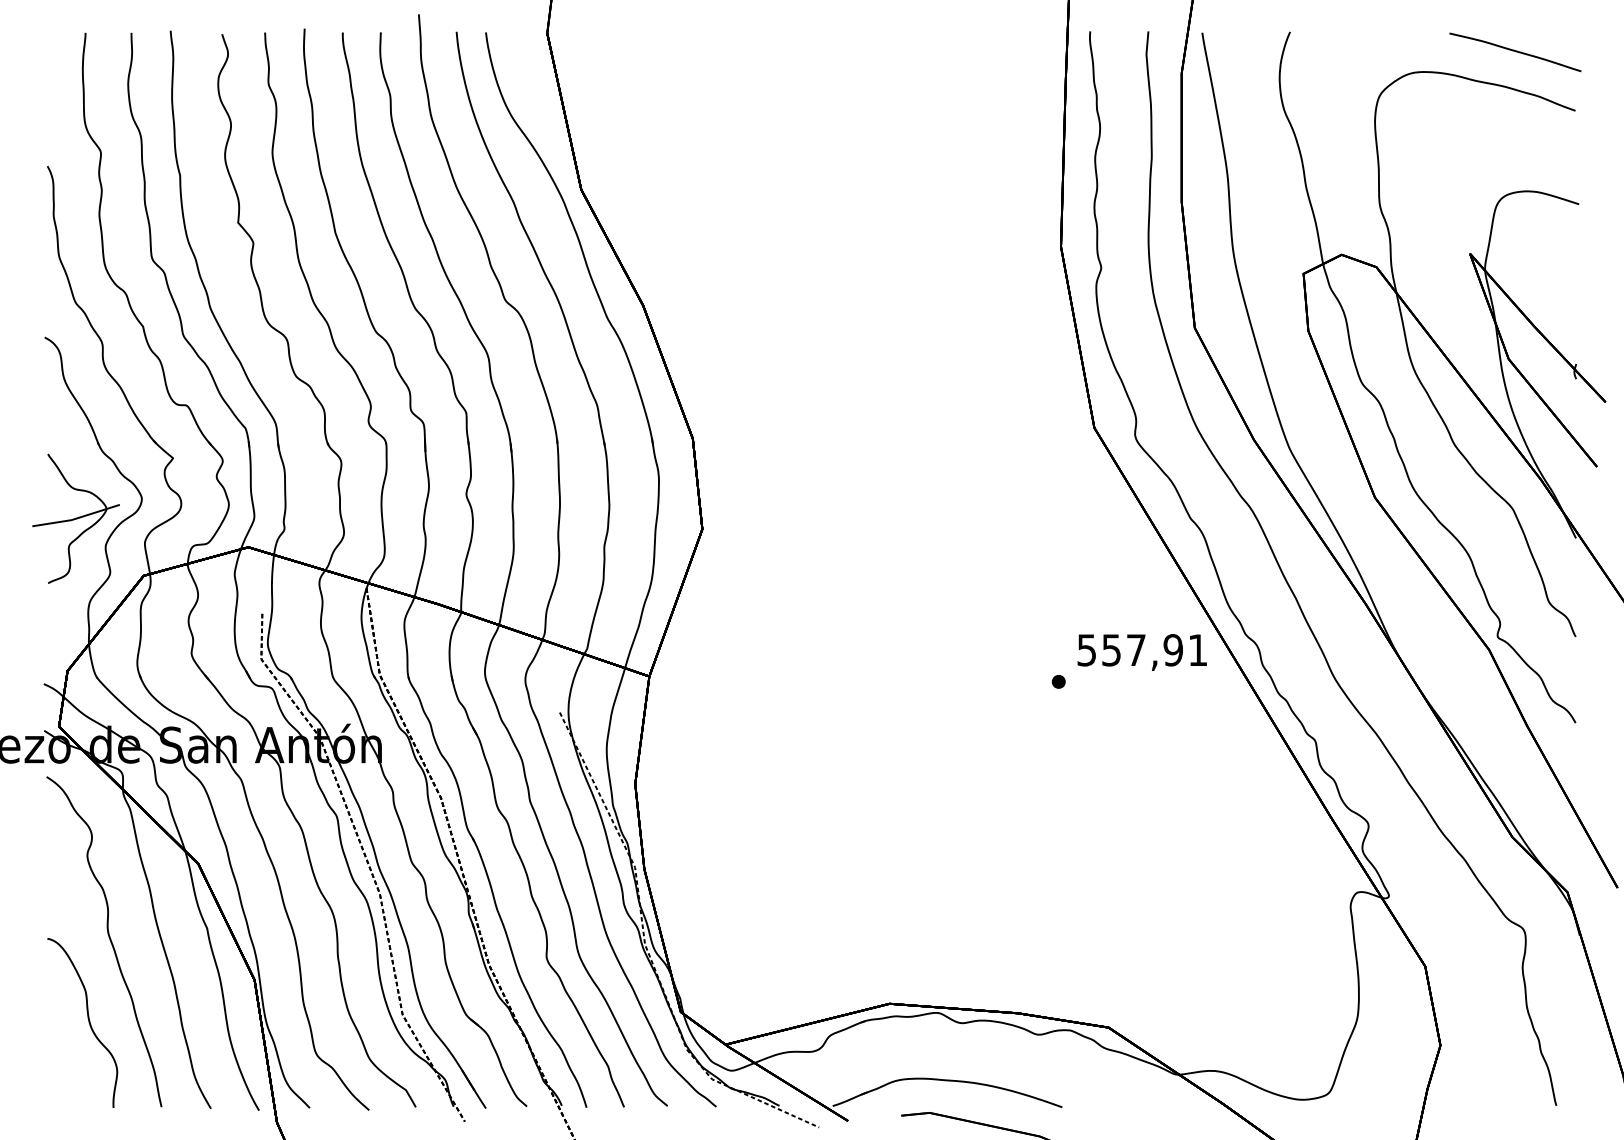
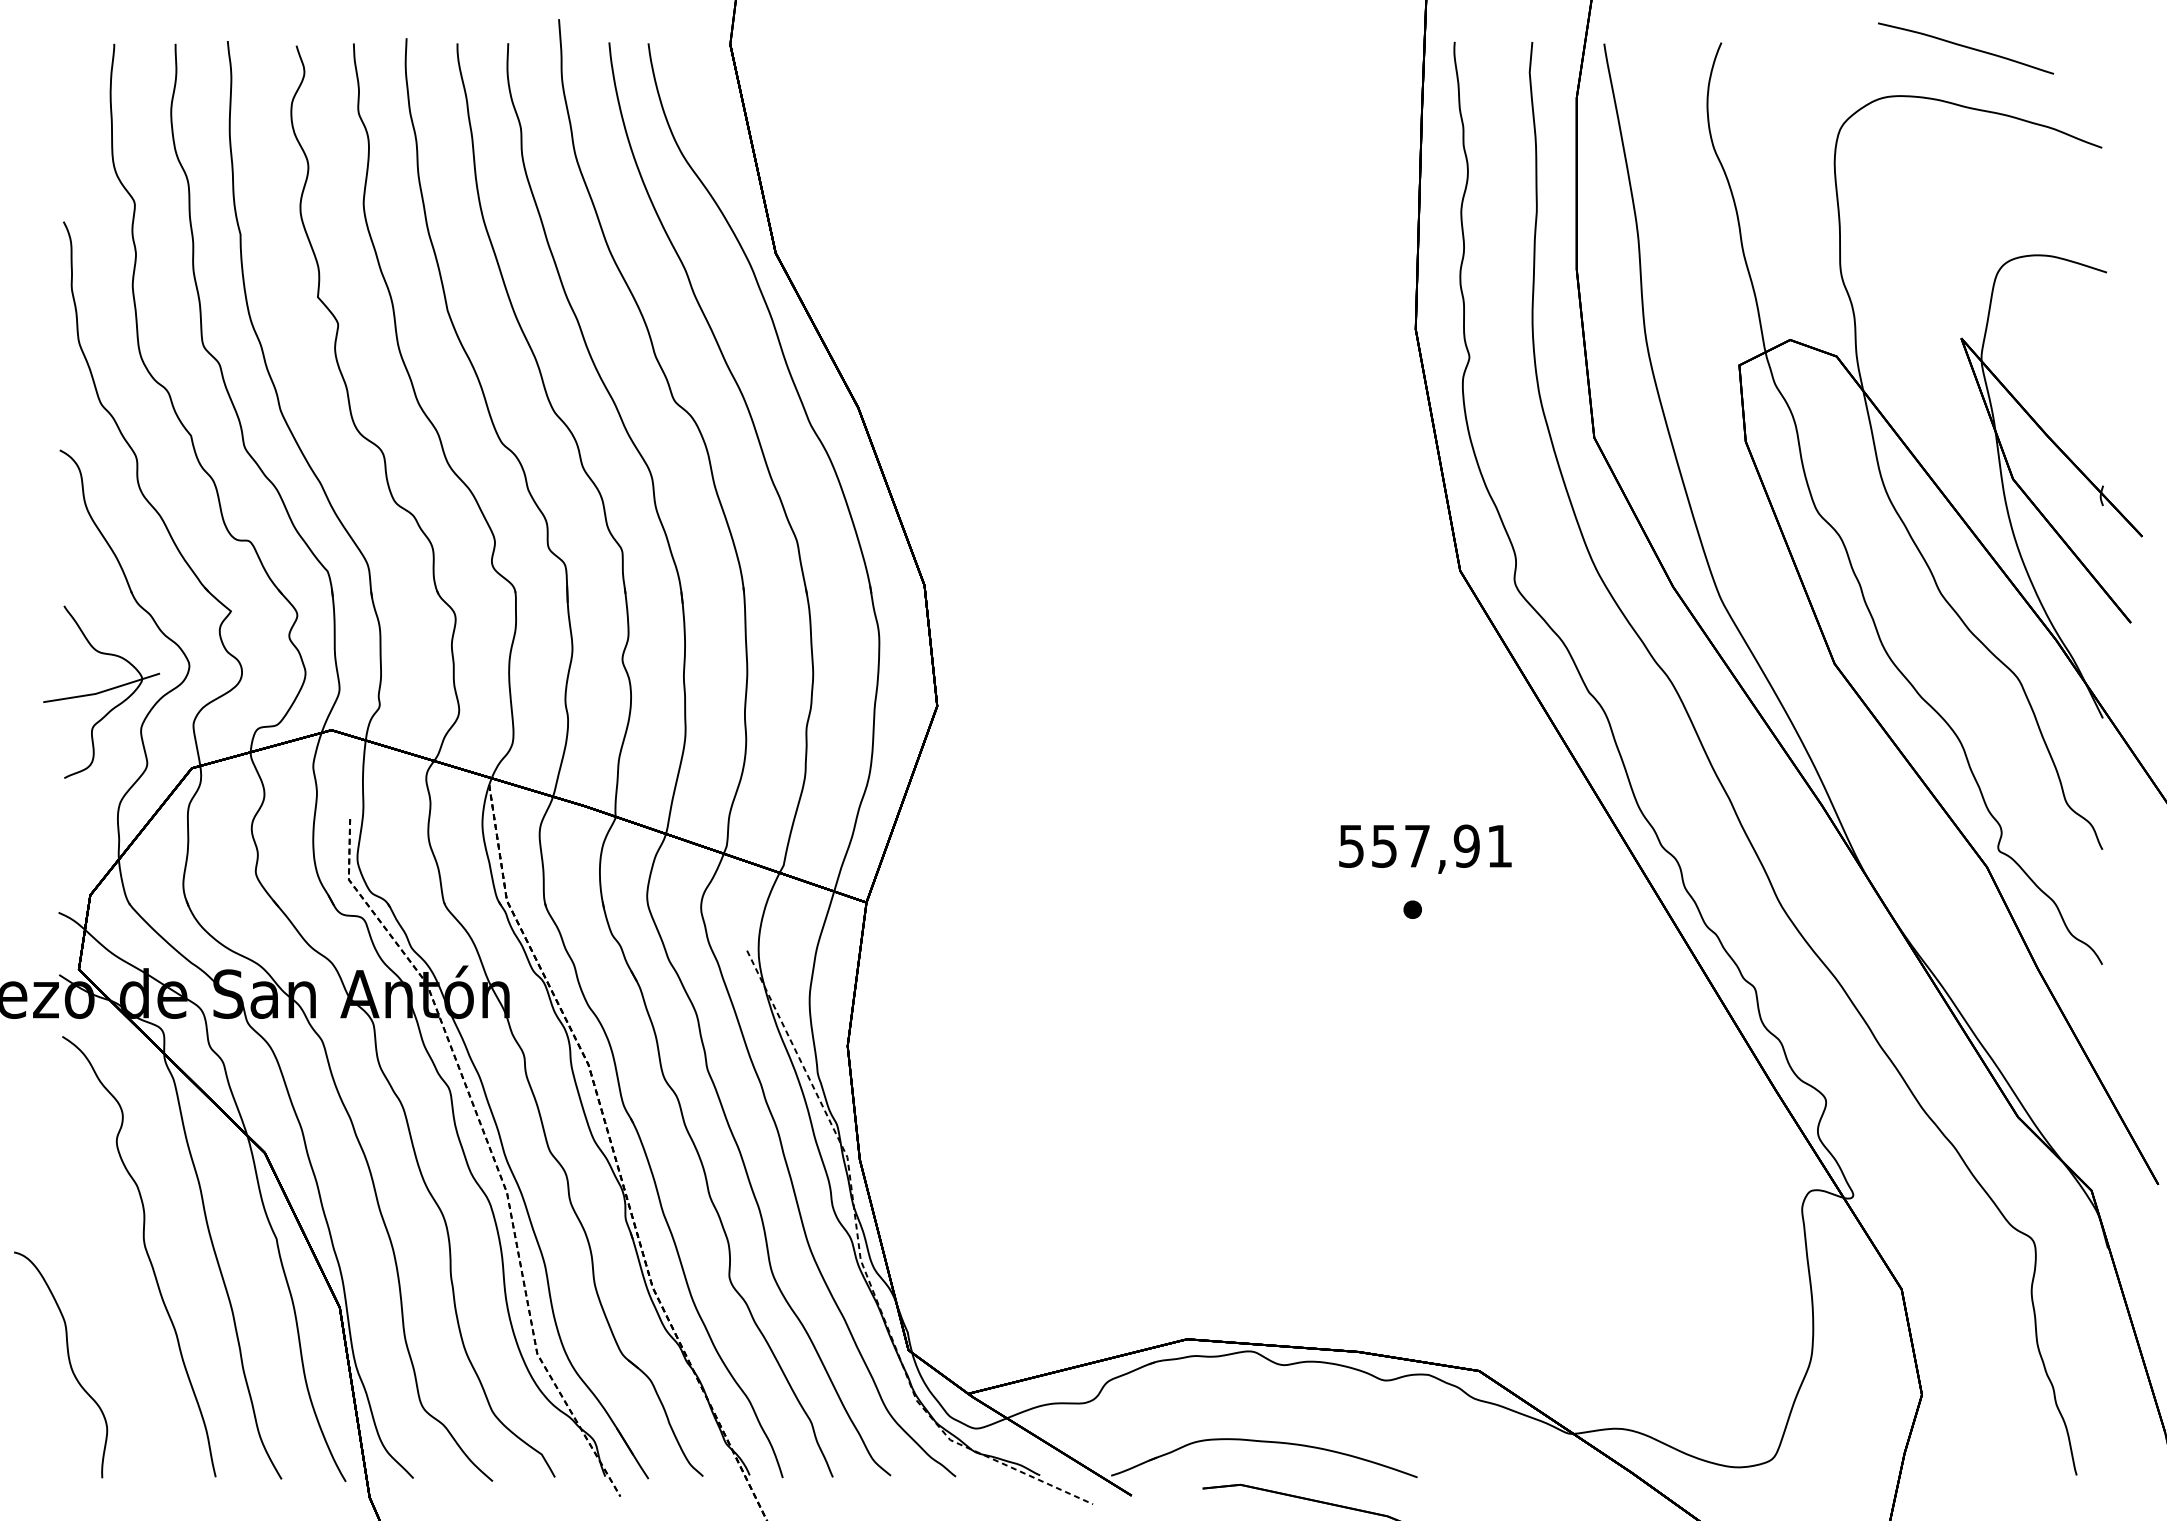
curve: (1515, 52) -> (1966, 48), moved
text: (1141, 652) -> (1424, 849), moved
curve: (88, 1022) -> (68, 1364), moved

